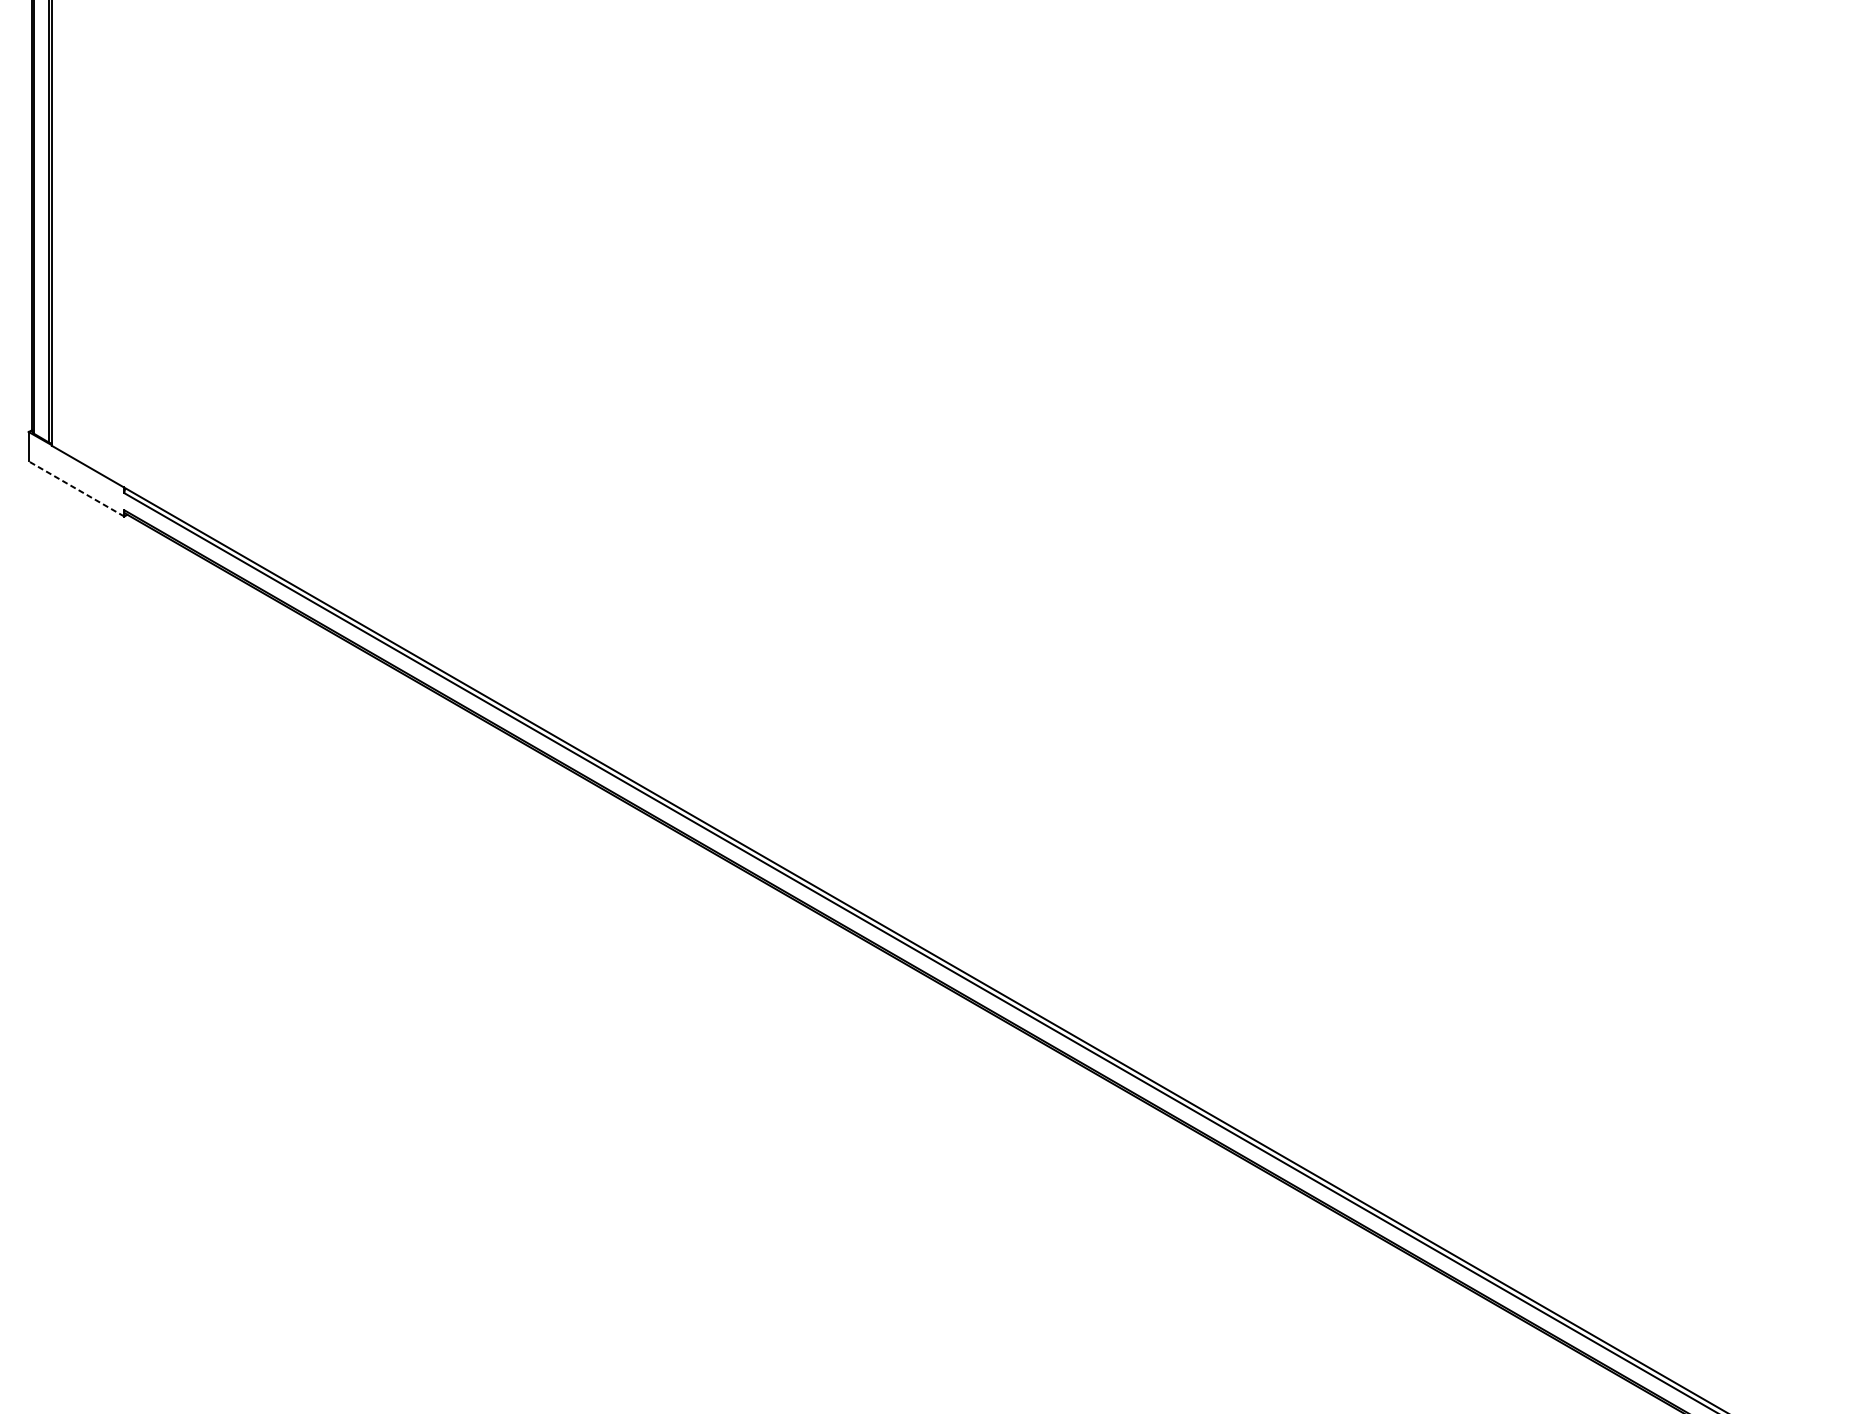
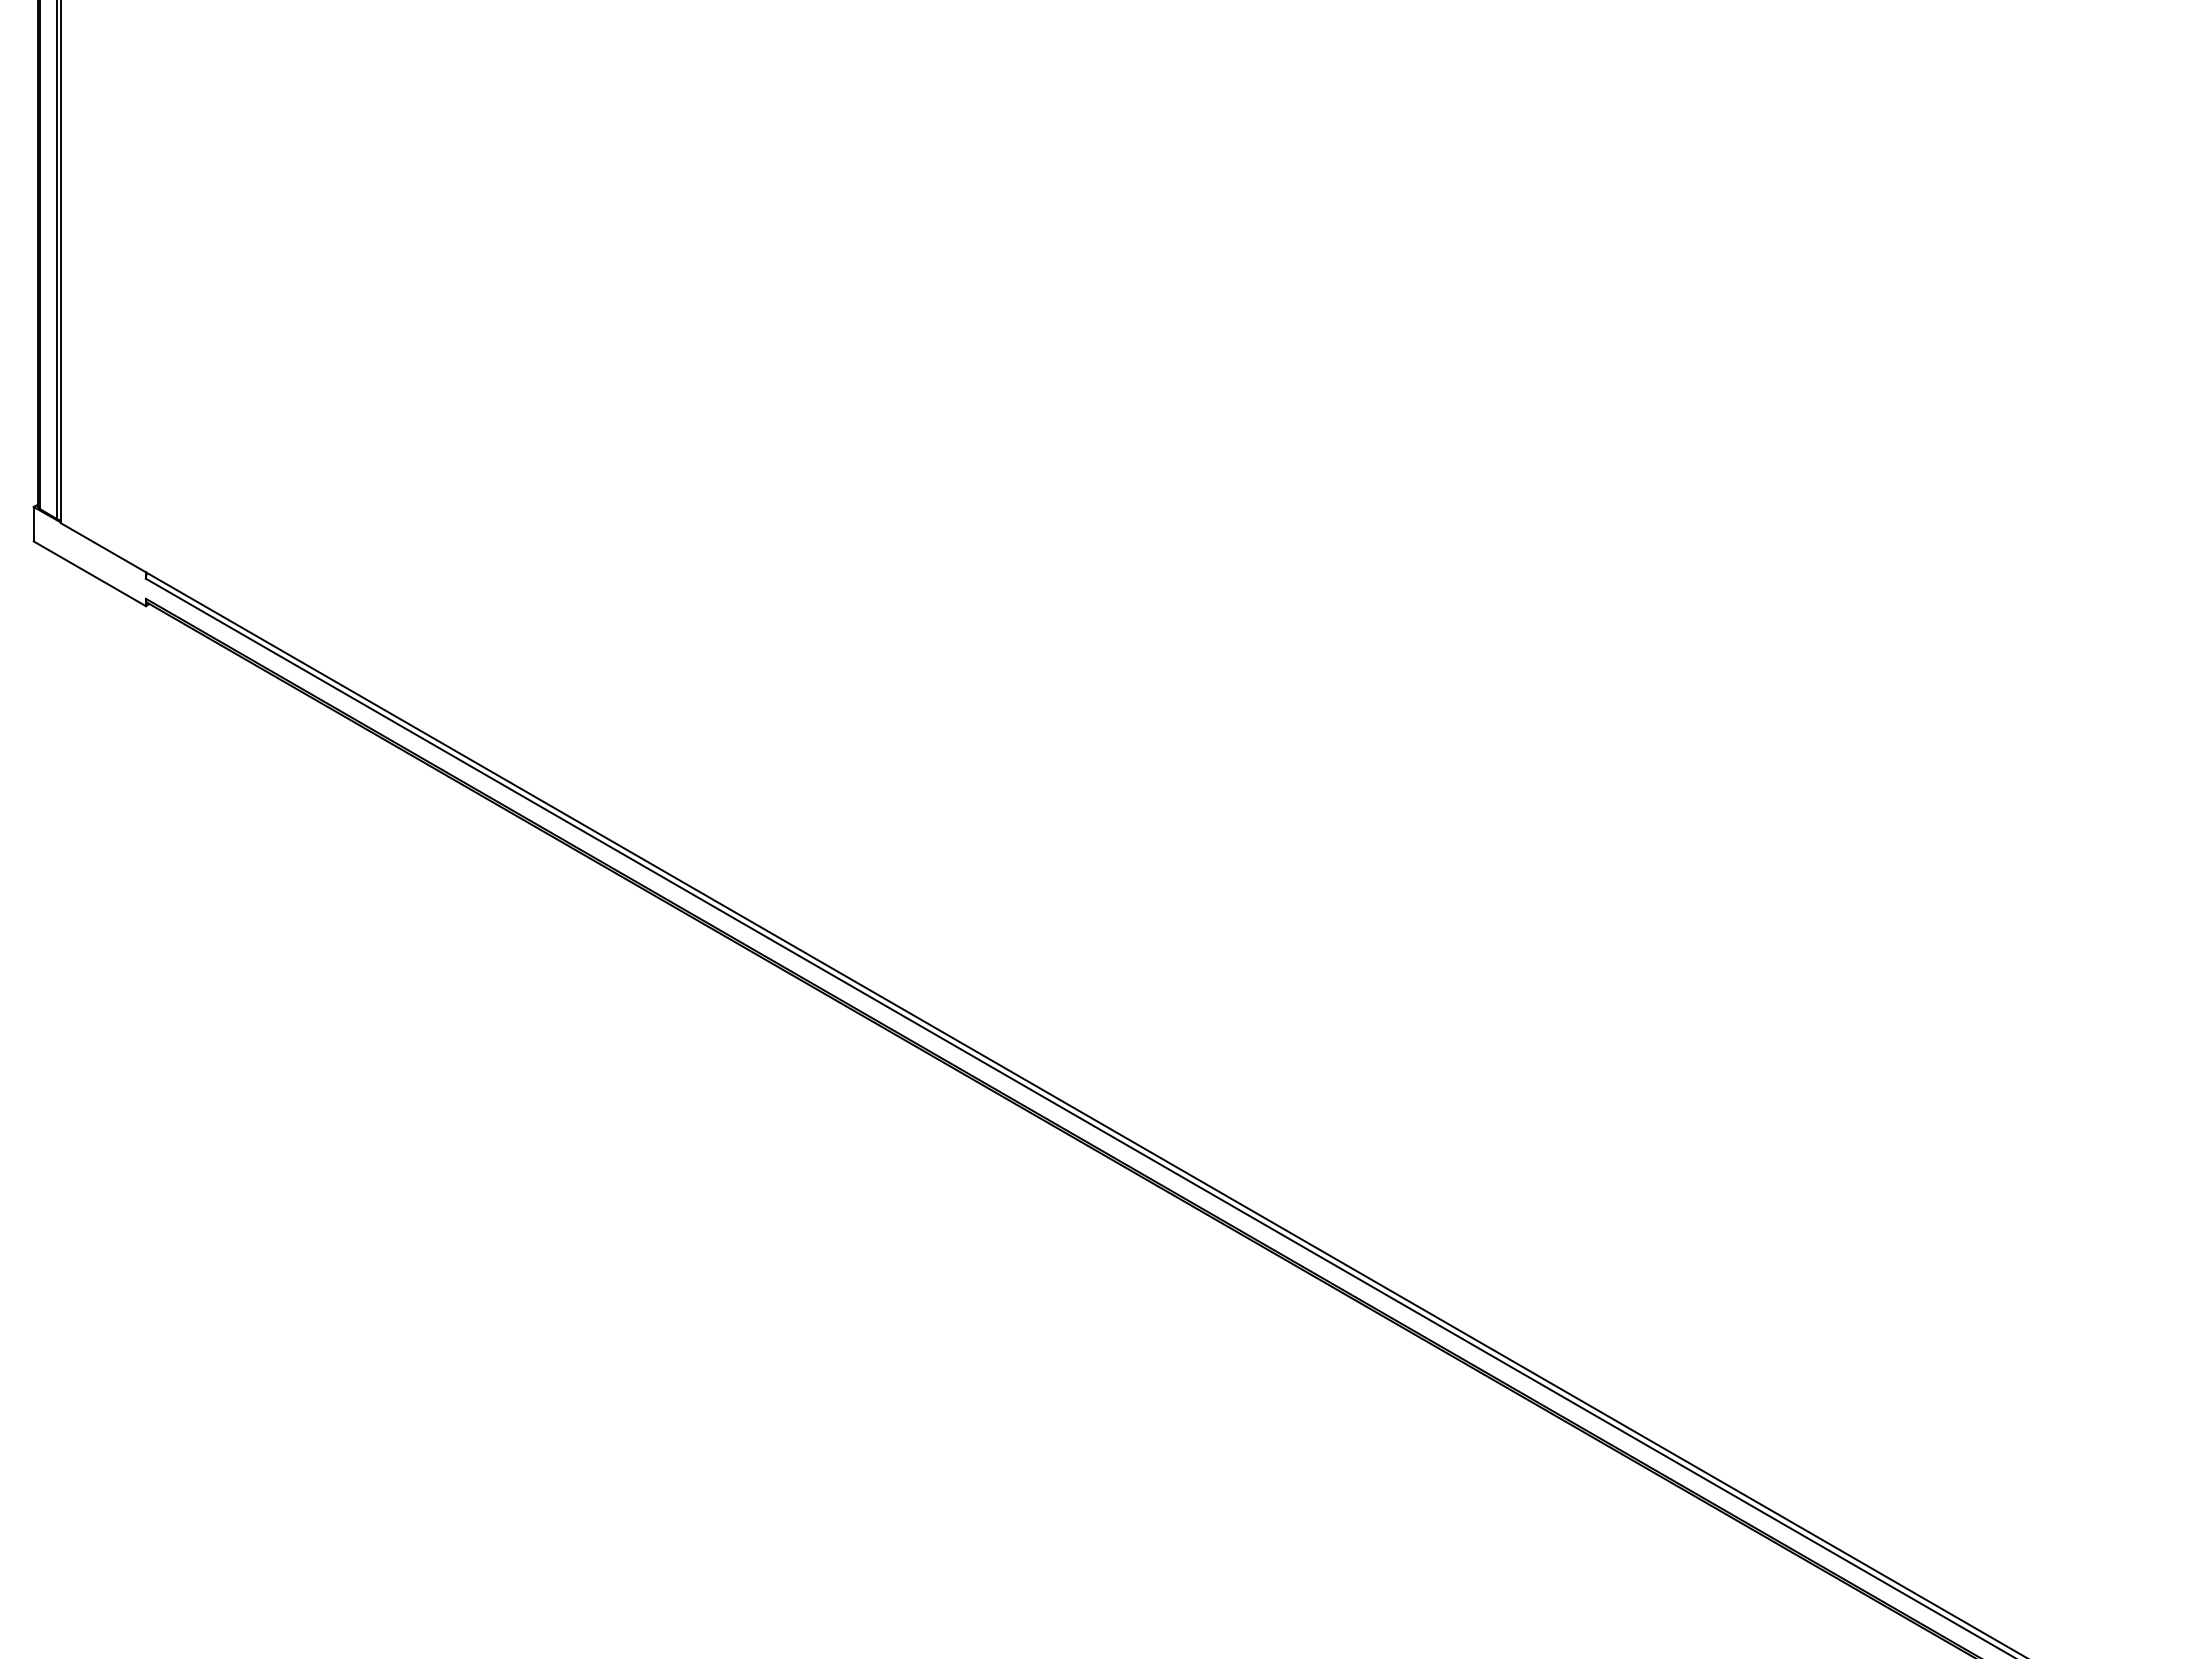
line: (76, 488) -> (89, 573), dashed -> solid

